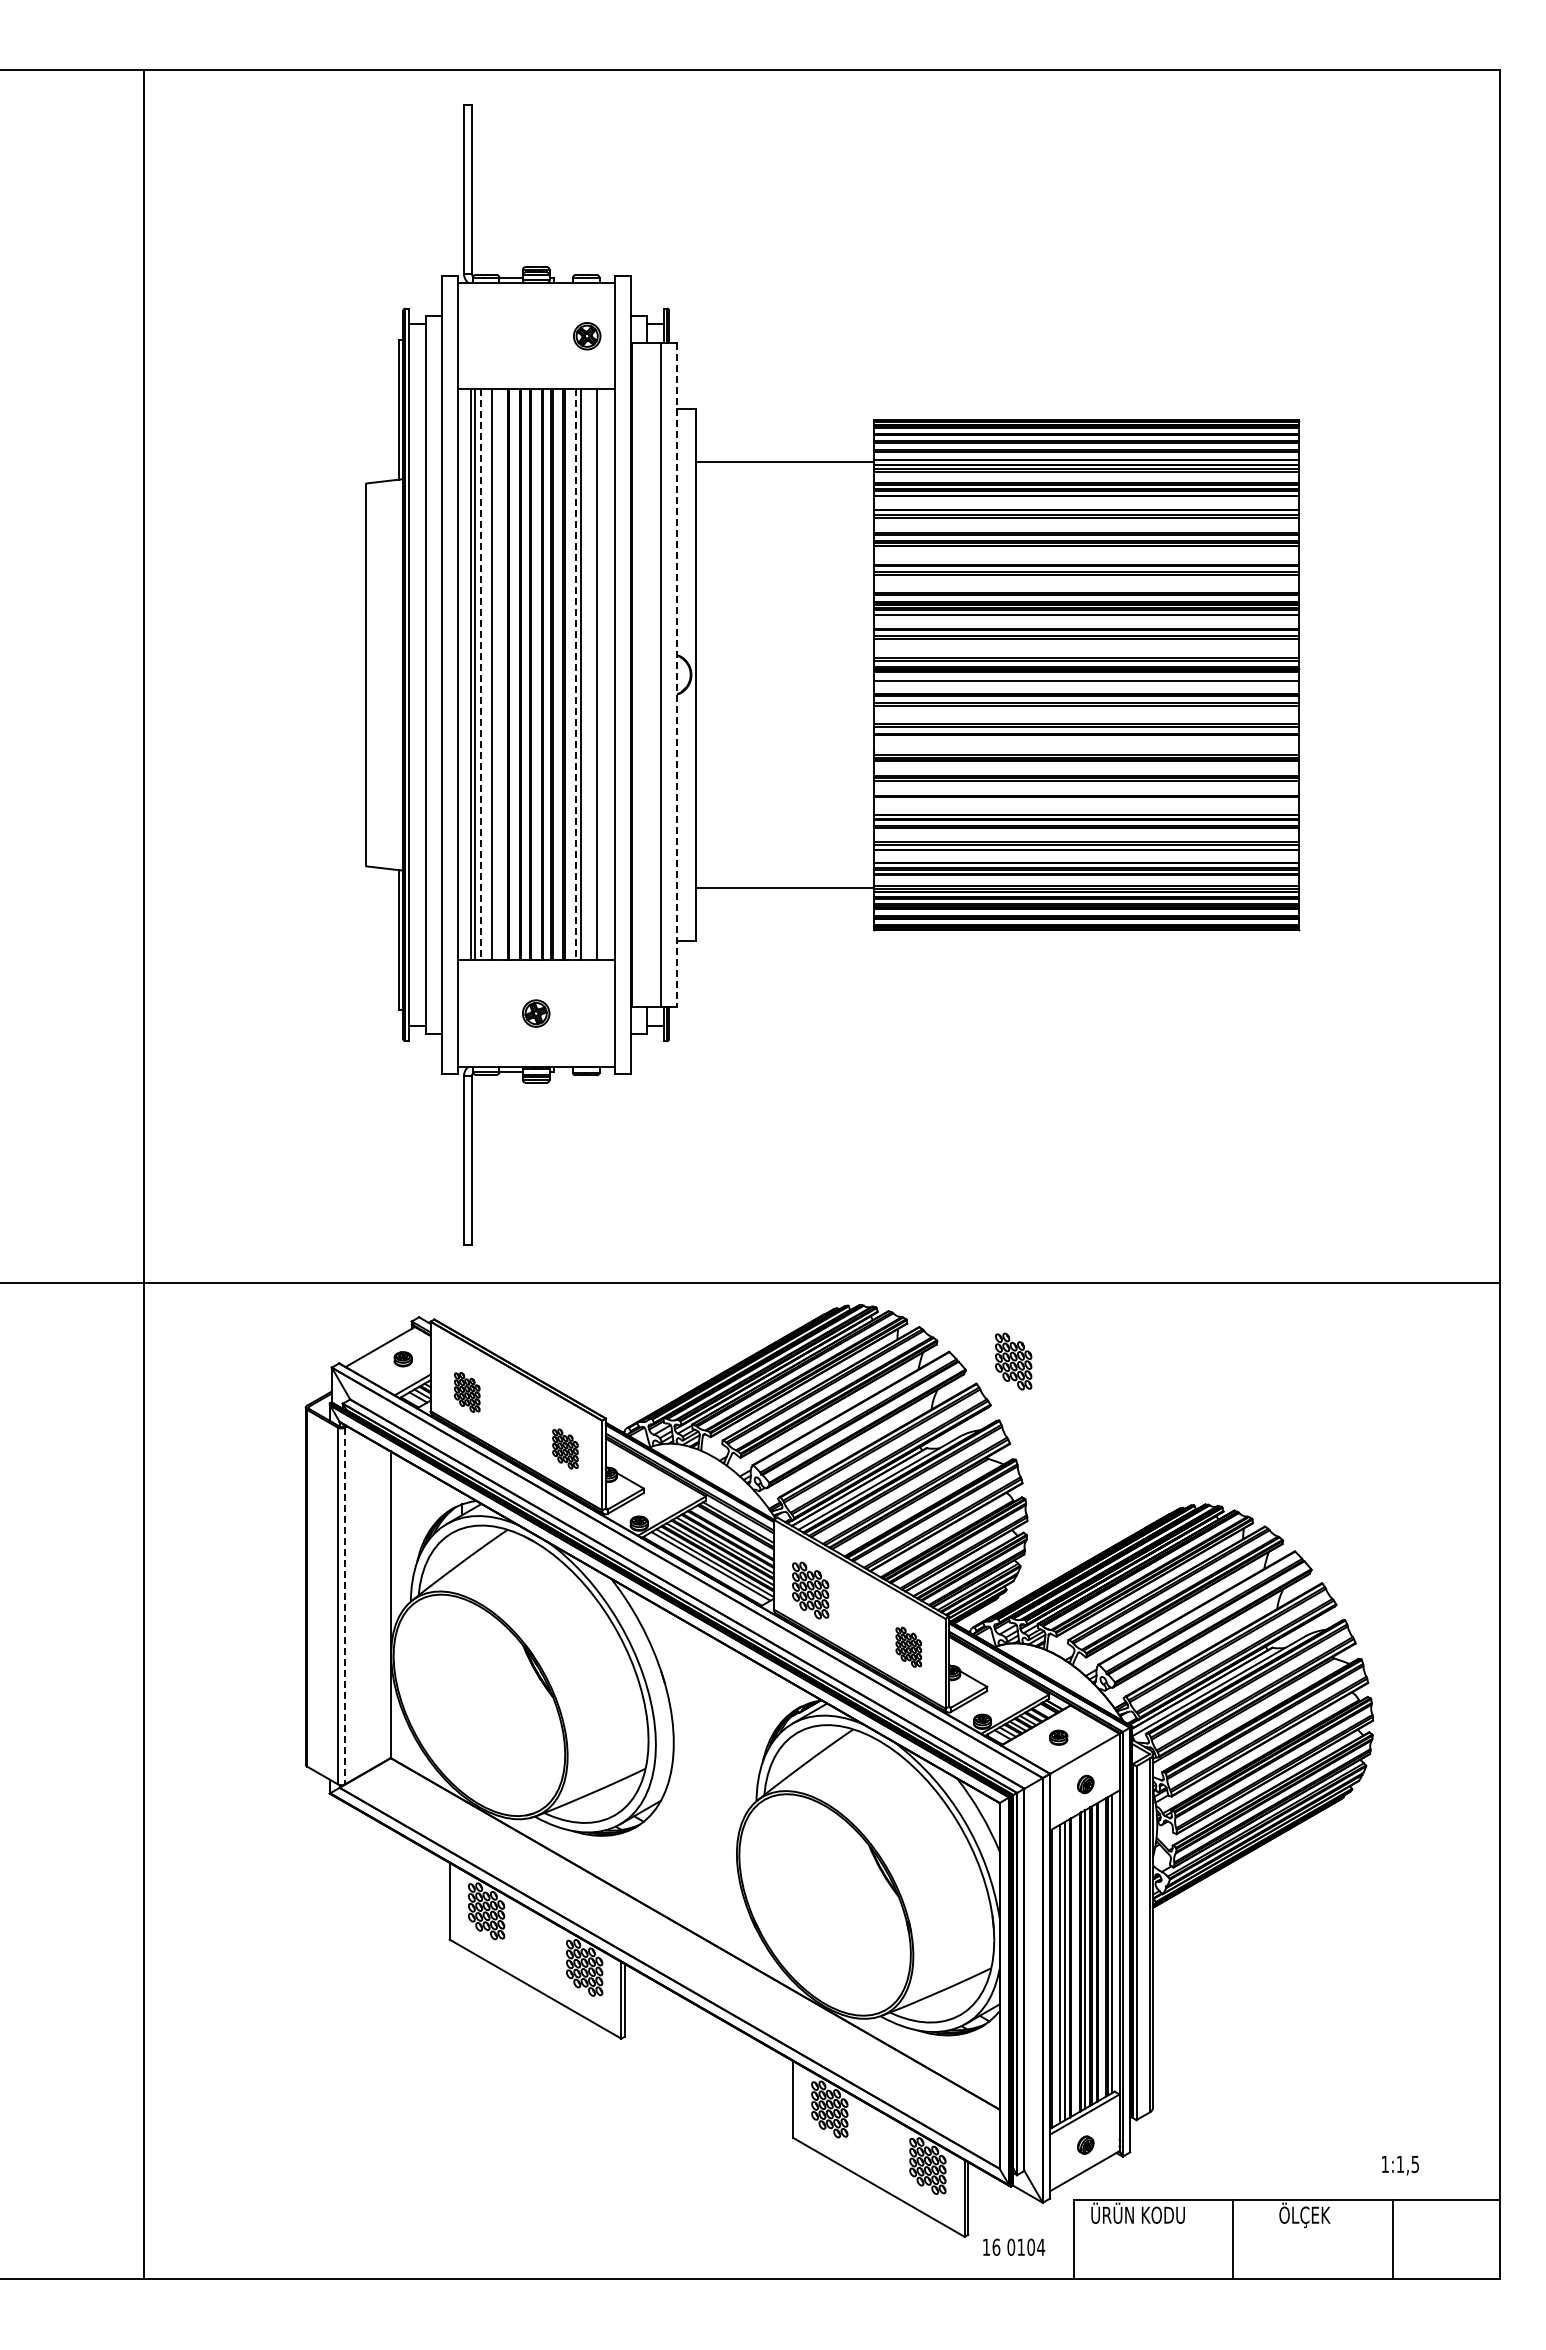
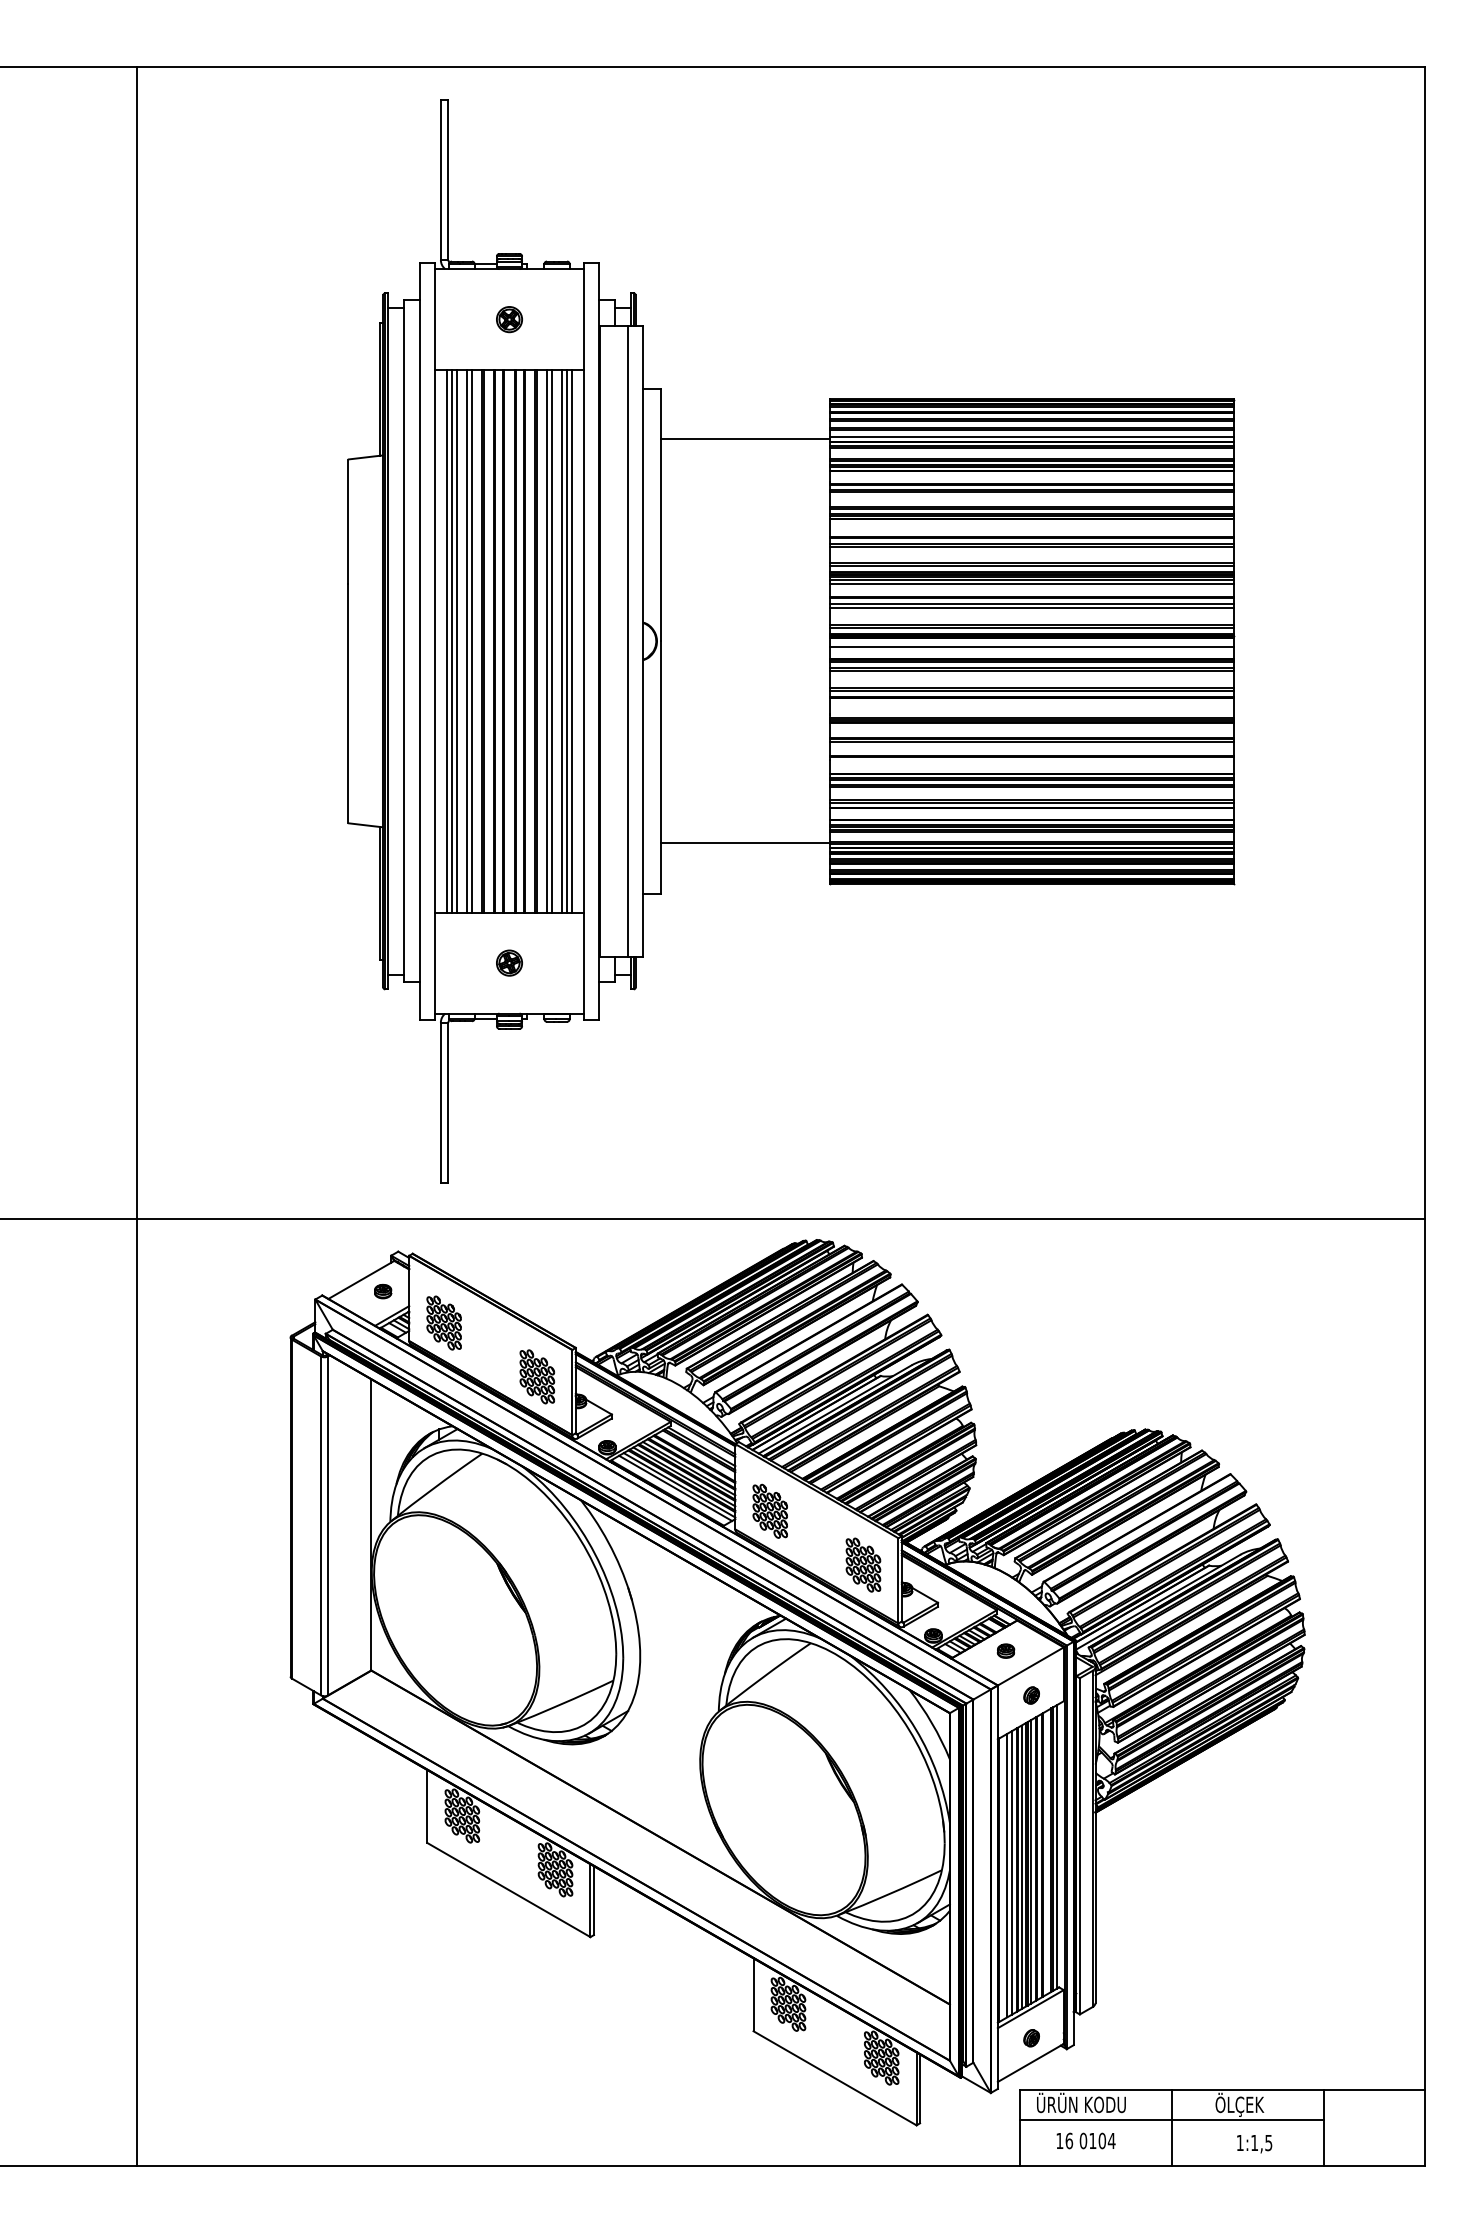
part: (587, 336) -> (509, 319), moved
line: (496, 674) -> (471, 640), added
line: (591, 674) -> (562, 640), added
line: (601, 674) -> (571, 640), added
line: (480, 675) -> (456, 641), dashed -> solid
line: (575, 675) -> (546, 641), dashed -> solid
line: (677, 675) -> (643, 641), dashed -> solid
part: (1013, 1361) -> (962, 1293), removed
part: (466, 1392) -> (443, 1323), size x1.43
part: (565, 1448) -> (537, 1376), size x1.43
line: (345, 1606) -> (328, 1526), dashed -> solid
part: (908, 1647) -> (863, 1565), size x1.43
line: (1075, 1965) -> (1021, 1867), added
text: (1400, 2165) -> (1254, 2144), moved
line: (1232, 2231) -> (1171, 2120), added
text: (1014, 2246) -> (1086, 2140), moved

